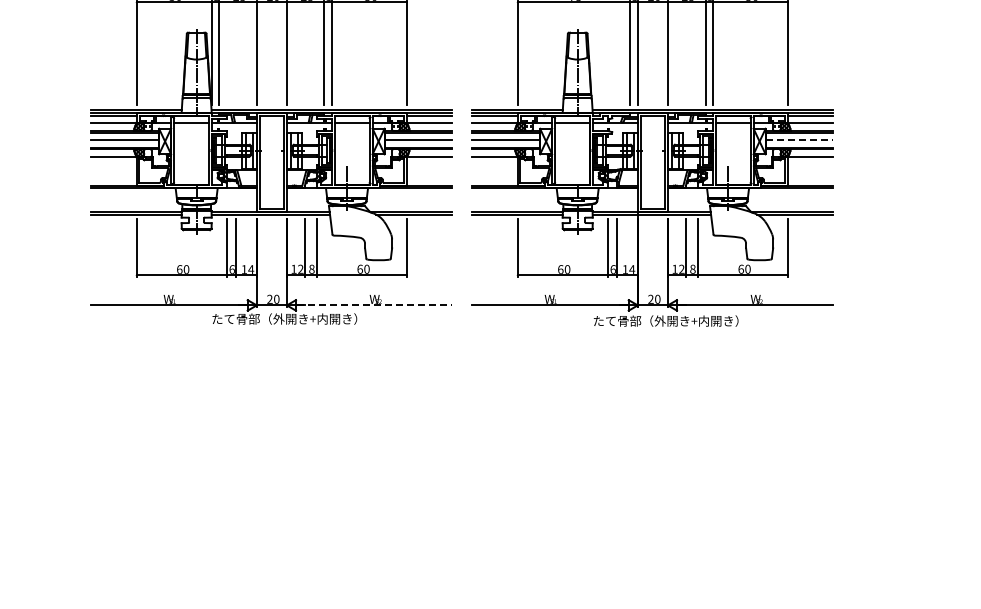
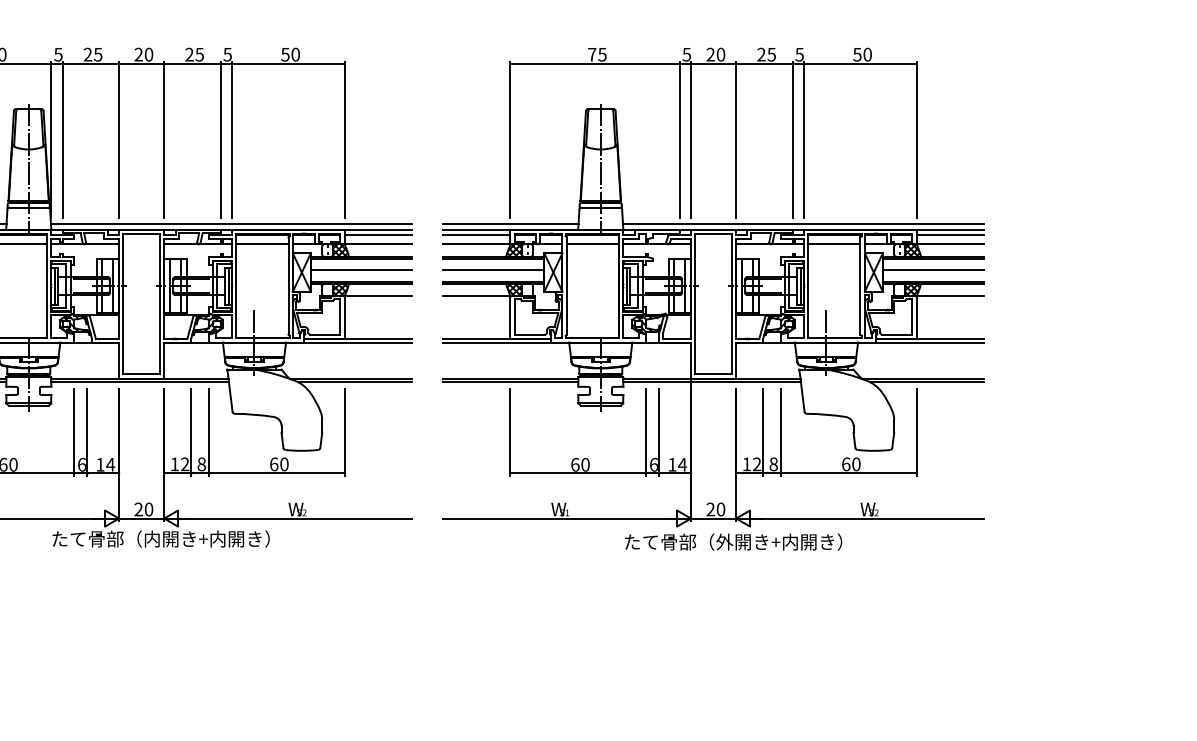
line: (799, 140) -> (933, 270), dashed -> solid
line: (375, 305) -> (297, 518), dashed -> solid
text: (278, 318) -> (151, 538), たて骨部（外開き+内開き） -> たて骨部（内開き+内開き）

